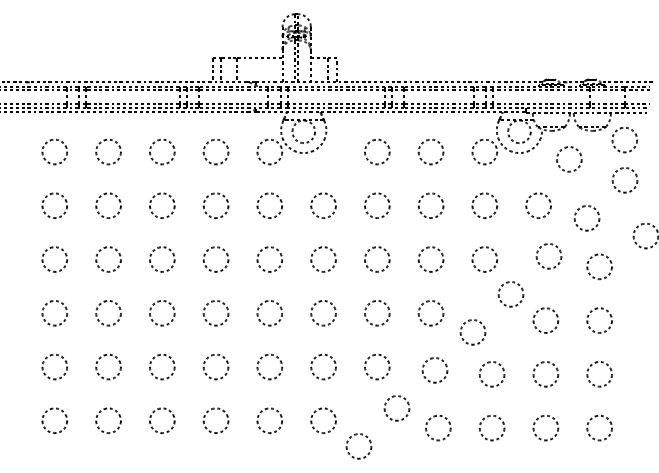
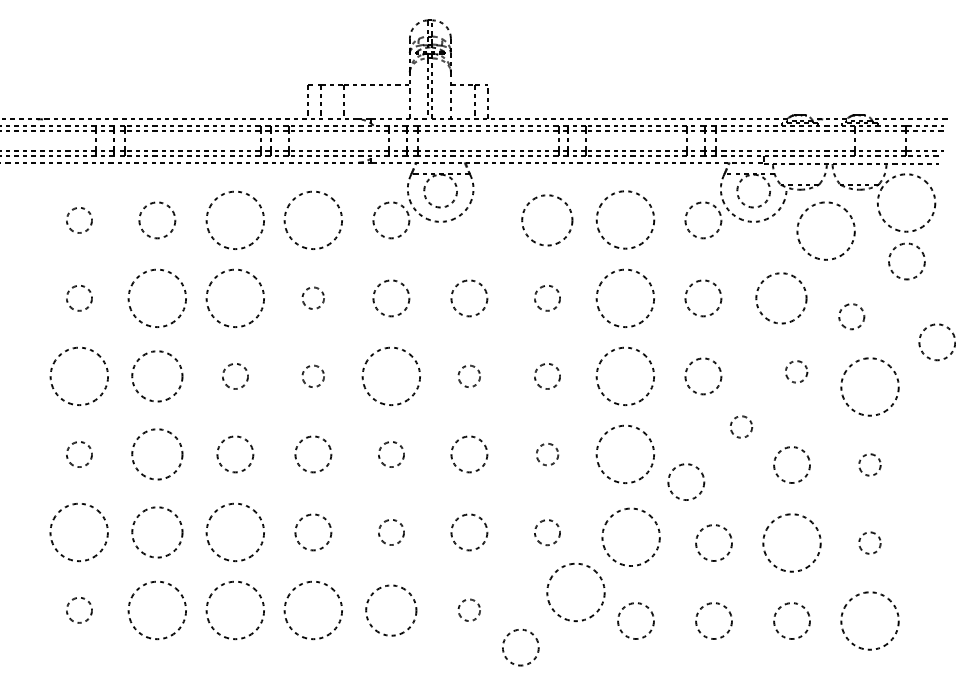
circle: (624, 139) -> (906, 202), size x1.6
circle: (54, 151) -> (78, 219), size x0.7
circle: (161, 151) -> (234, 219), size x1.6
circle: (215, 151) -> (312, 219), size x1.6
circle: (377, 151) -> (547, 219), size x1.4
circle: (430, 152) -> (624, 221), size x1.6
circle: (569, 159) -> (826, 231), size x1.6
circle: (54, 205) -> (78, 298), size x0.7
circle: (108, 205) -> (157, 298), size x1.6
circle: (161, 205) -> (234, 298), size x1.6
circle: (215, 205) -> (312, 298), size x0.6
circle: (377, 205) -> (547, 298), size x0.7
circle: (430, 205) -> (624, 298), size x1.6
circle: (538, 205) -> (781, 298), size x1.4
circle: (586, 218) -> (850, 316), size x0.7
circle: (548, 256) -> (795, 372), size x0.6
circle: (54, 259) -> (78, 376), size x1.6
circle: (108, 259) -> (157, 376), size x1.4
circle: (162, 259) -> (235, 376), size x0.7
circle: (215, 259) -> (312, 376), size x0.6
circle: (269, 259) -> (390, 376), size x1.6
circle: (323, 259) -> (469, 376), size x0.6
circle: (377, 259) -> (547, 376), size x0.7
circle: (430, 259) -> (624, 376), size x1.6
circle: (599, 266) -> (869, 386), size x1.6
circle: (510, 294) -> (740, 427), size x0.6
circle: (108, 312) -> (157, 453), size x1.4
circle: (430, 312) -> (624, 453), size x1.6
circle: (54, 313) -> (78, 454), size x0.7
circle: (269, 313) -> (390, 454), size x0.7
circle: (377, 313) -> (547, 454), size x0.6
circle: (599, 320) -> (869, 464), size x0.6
circle: (54, 366) -> (78, 531), size x1.6
circle: (108, 366) -> (157, 531), size x1.4
circle: (161, 366) -> (234, 531), size x1.6
circle: (269, 366) -> (390, 531), size x0.7
circle: (377, 367) -> (547, 533), size x0.7
circle: (434, 370) -> (630, 537), size x1.6
circle: (545, 373) -> (791, 541), size x1.6
circle: (599, 374) -> (869, 543), size x0.6
circle: (396, 408) -> (575, 592), size x1.6
circle: (54, 420) -> (78, 610), size x0.7
circle: (108, 420) -> (157, 610), size x1.6
circle: (161, 420) -> (234, 610), size x1.6
circle: (215, 420) -> (312, 610), size x1.6
circle: (269, 420) -> (390, 610), size x1.4
circle: (323, 420) -> (469, 610), size x0.6
circle: (599, 427) -> (869, 620), size x1.6

